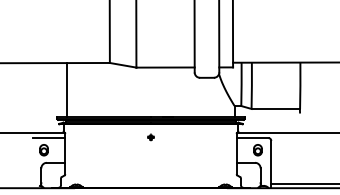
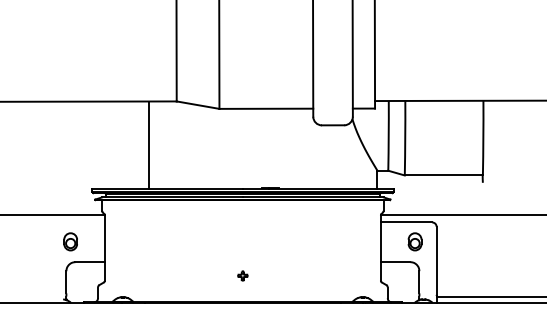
line: (67, 90) -> (148, 145), moved
part: (150, 137) -> (242, 276), moved
line: (49, 138) -> (79, 223), removed

